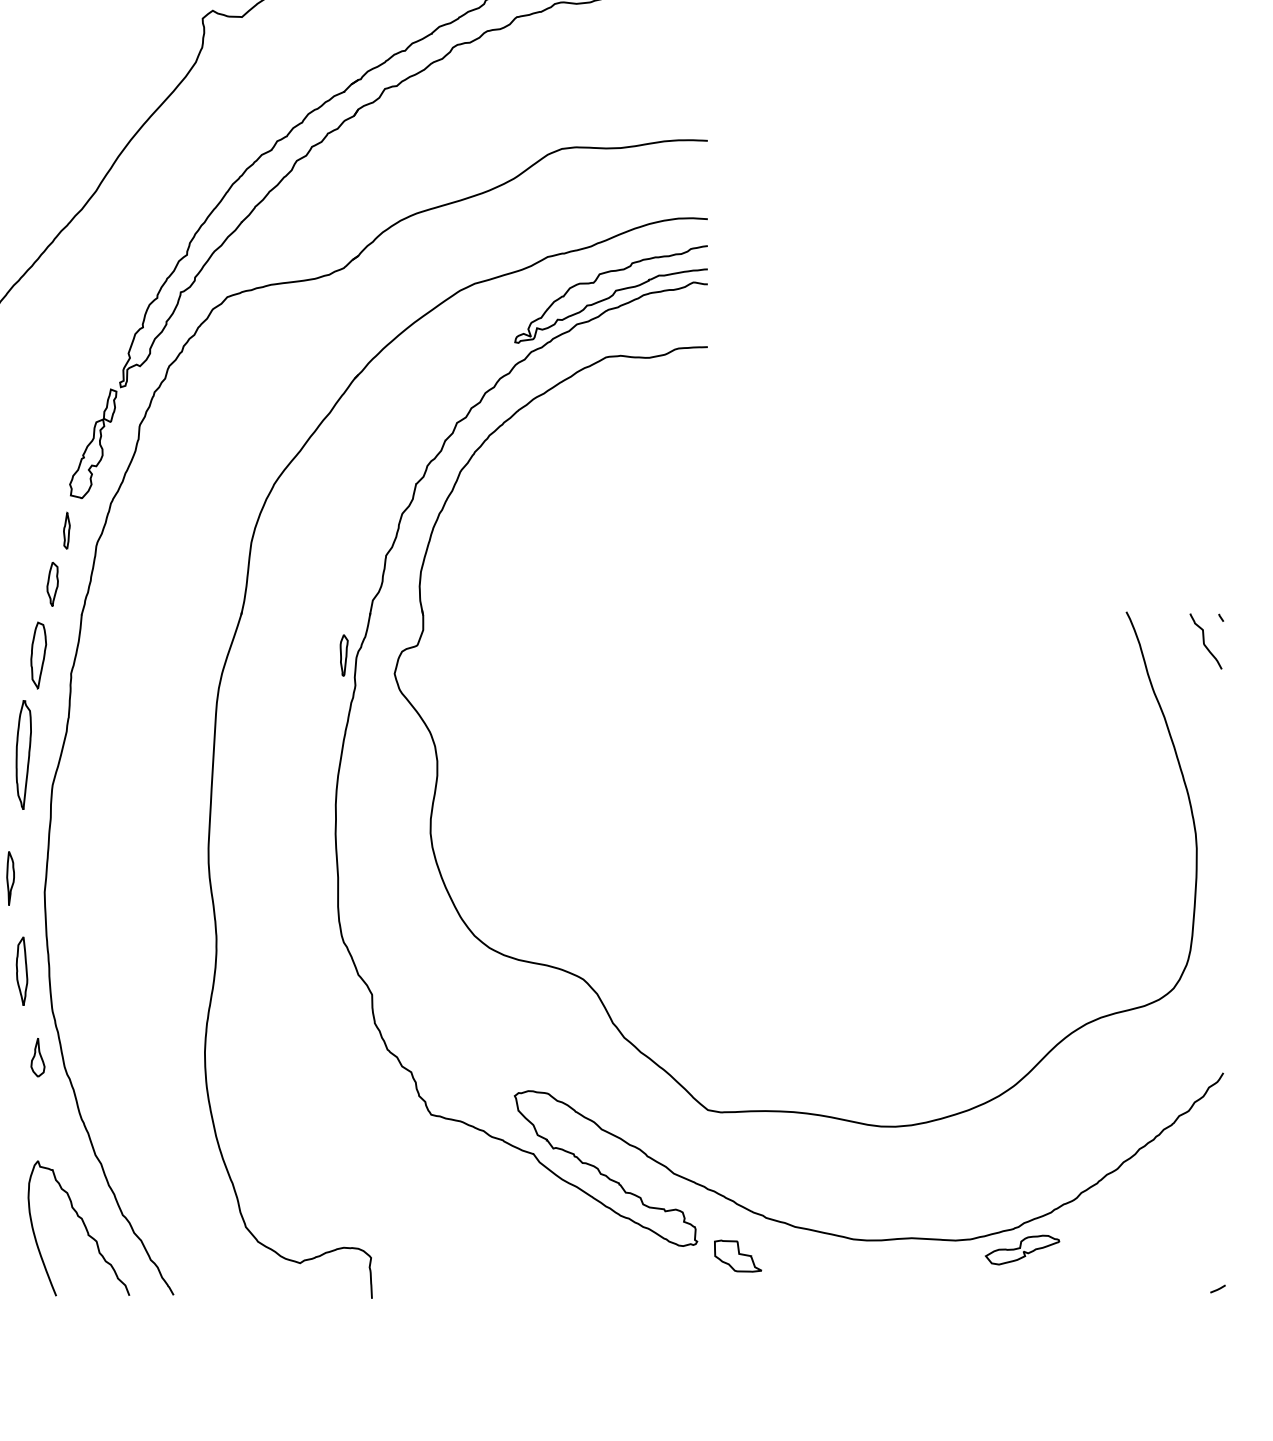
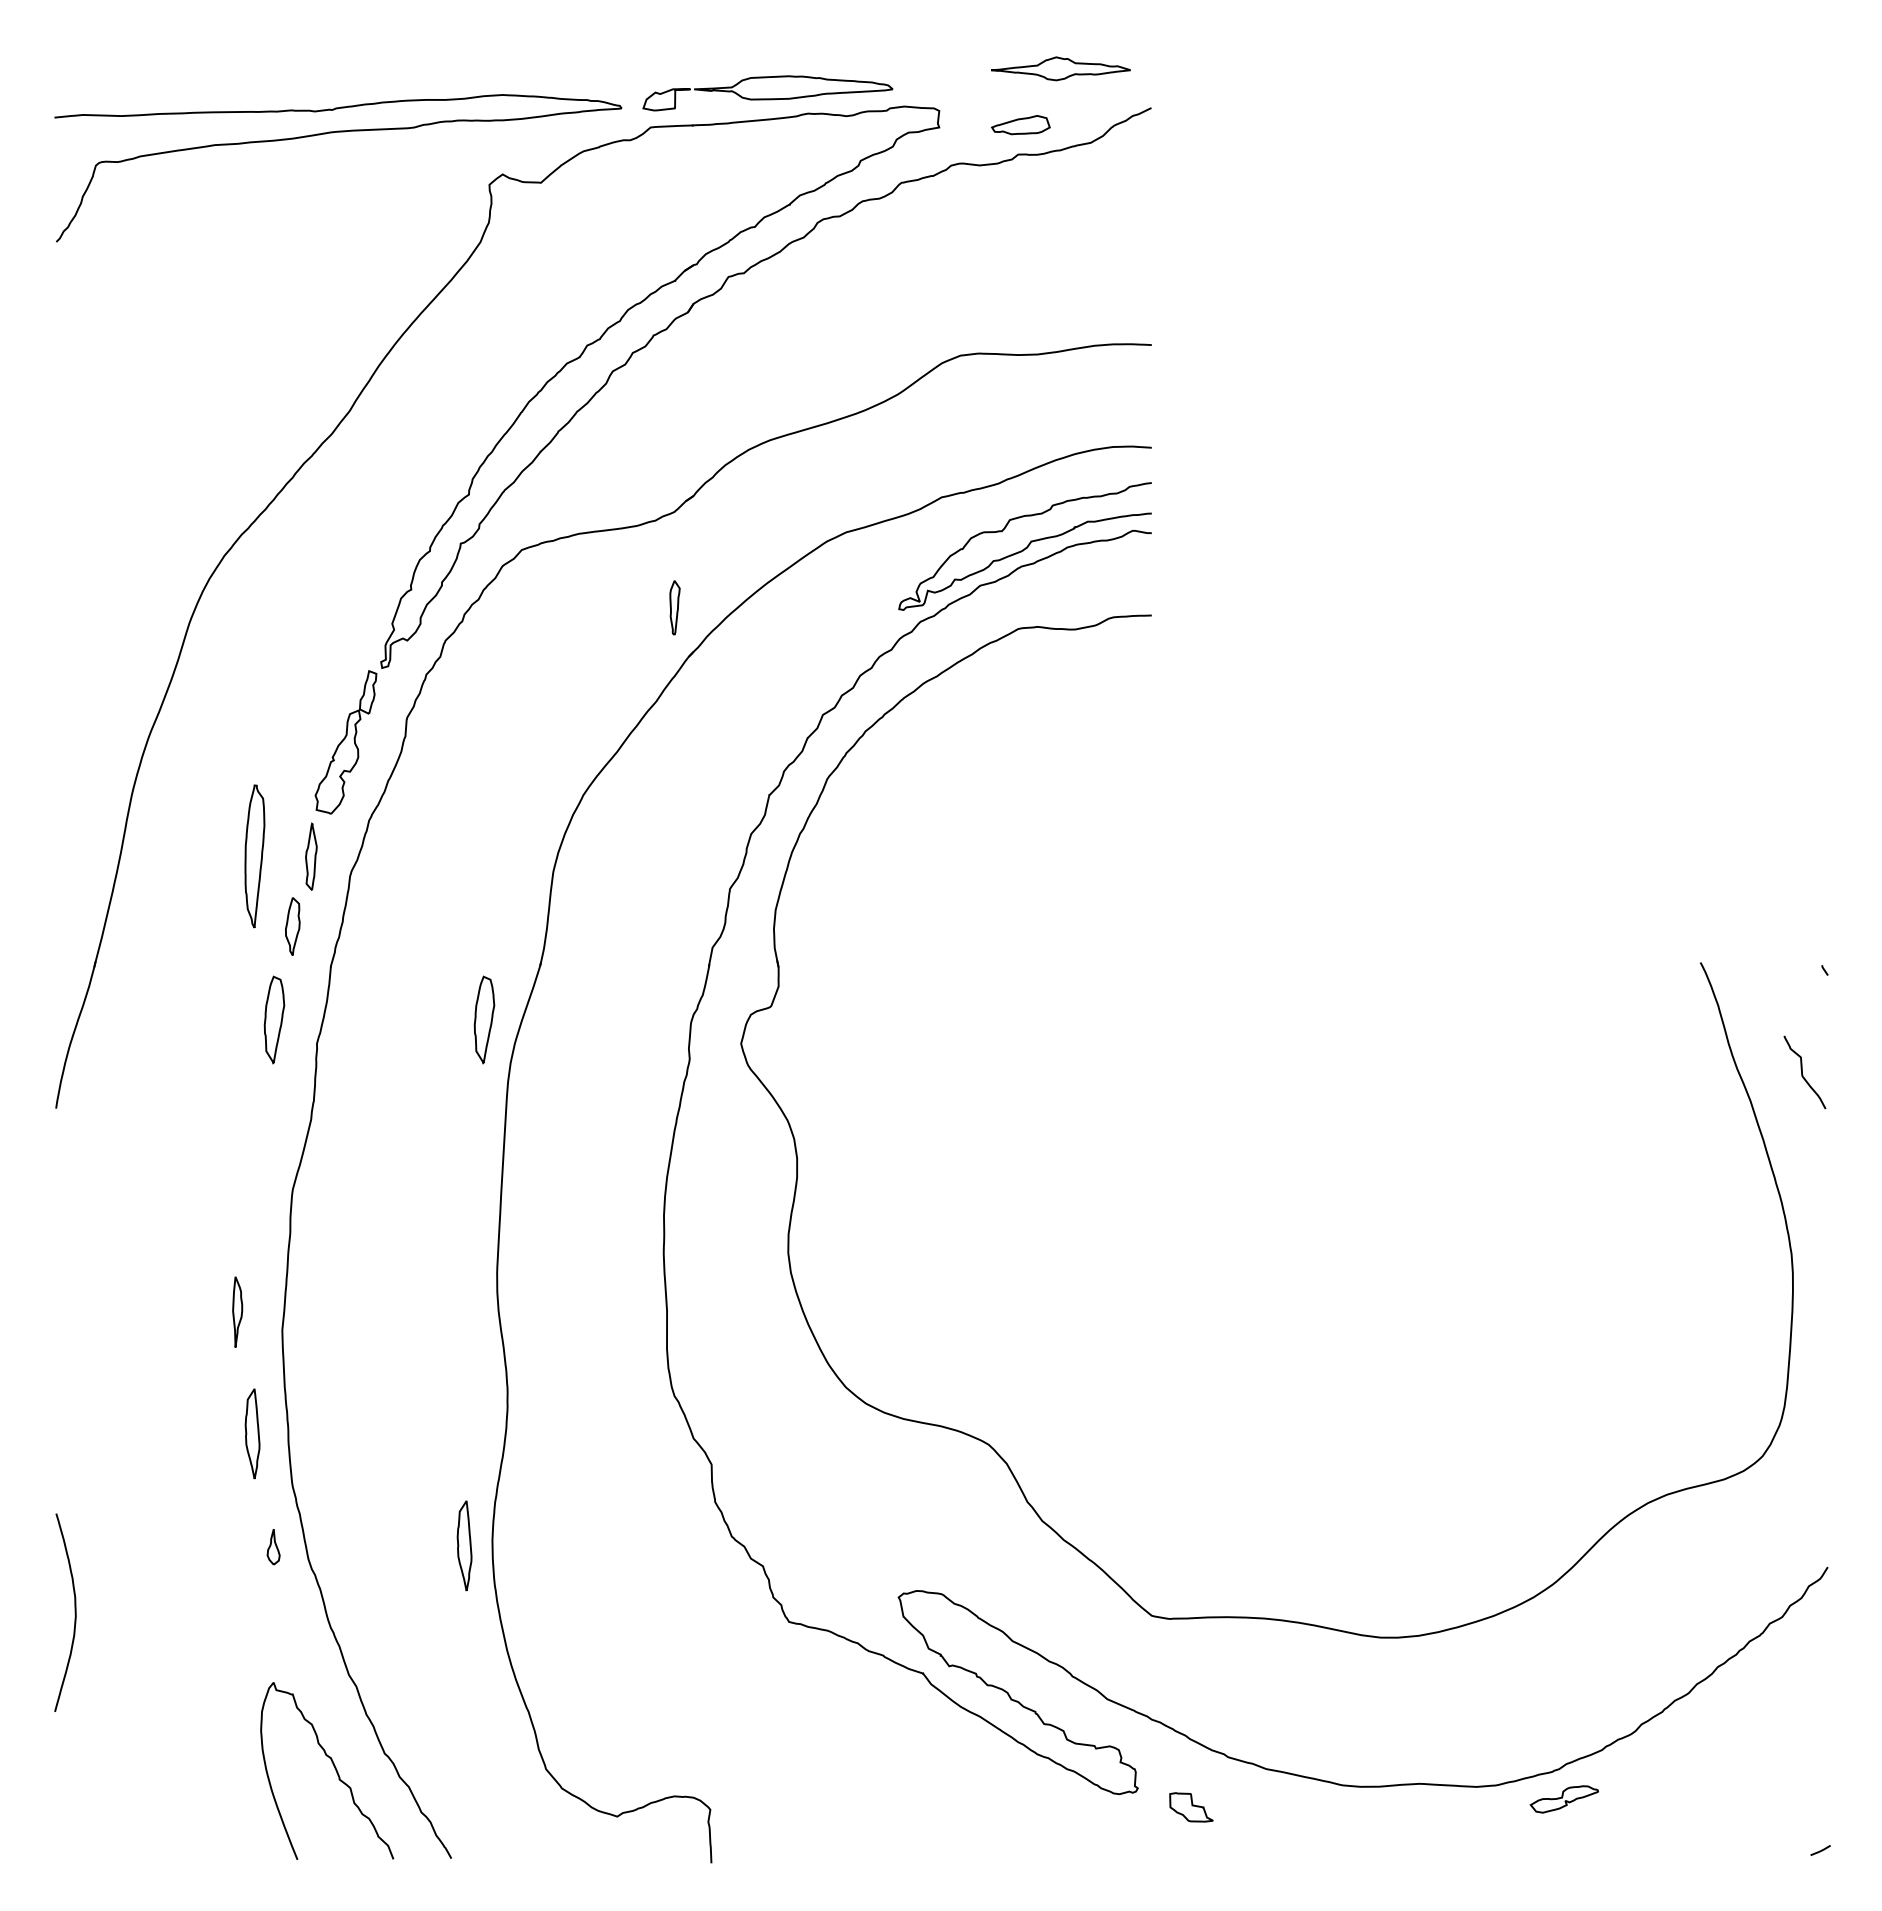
part: (66, 530) -> (311, 855), size x1.4
curve: (1204, 641) -> (1802, 1072), moved
part: (198, 655) -> (484, 1019), added
part: (343, 655) -> (674, 607), moved
part: (23, 755) -> (254, 856), moved
part: (183, 1056) -> (464, 1545), added
part: (37, 1057) -> (273, 1546), size x0.7
part: (1022, 1250) -> (1564, 1799), size x0.7
part: (738, 1256) -> (1191, 1807), size x0.7

